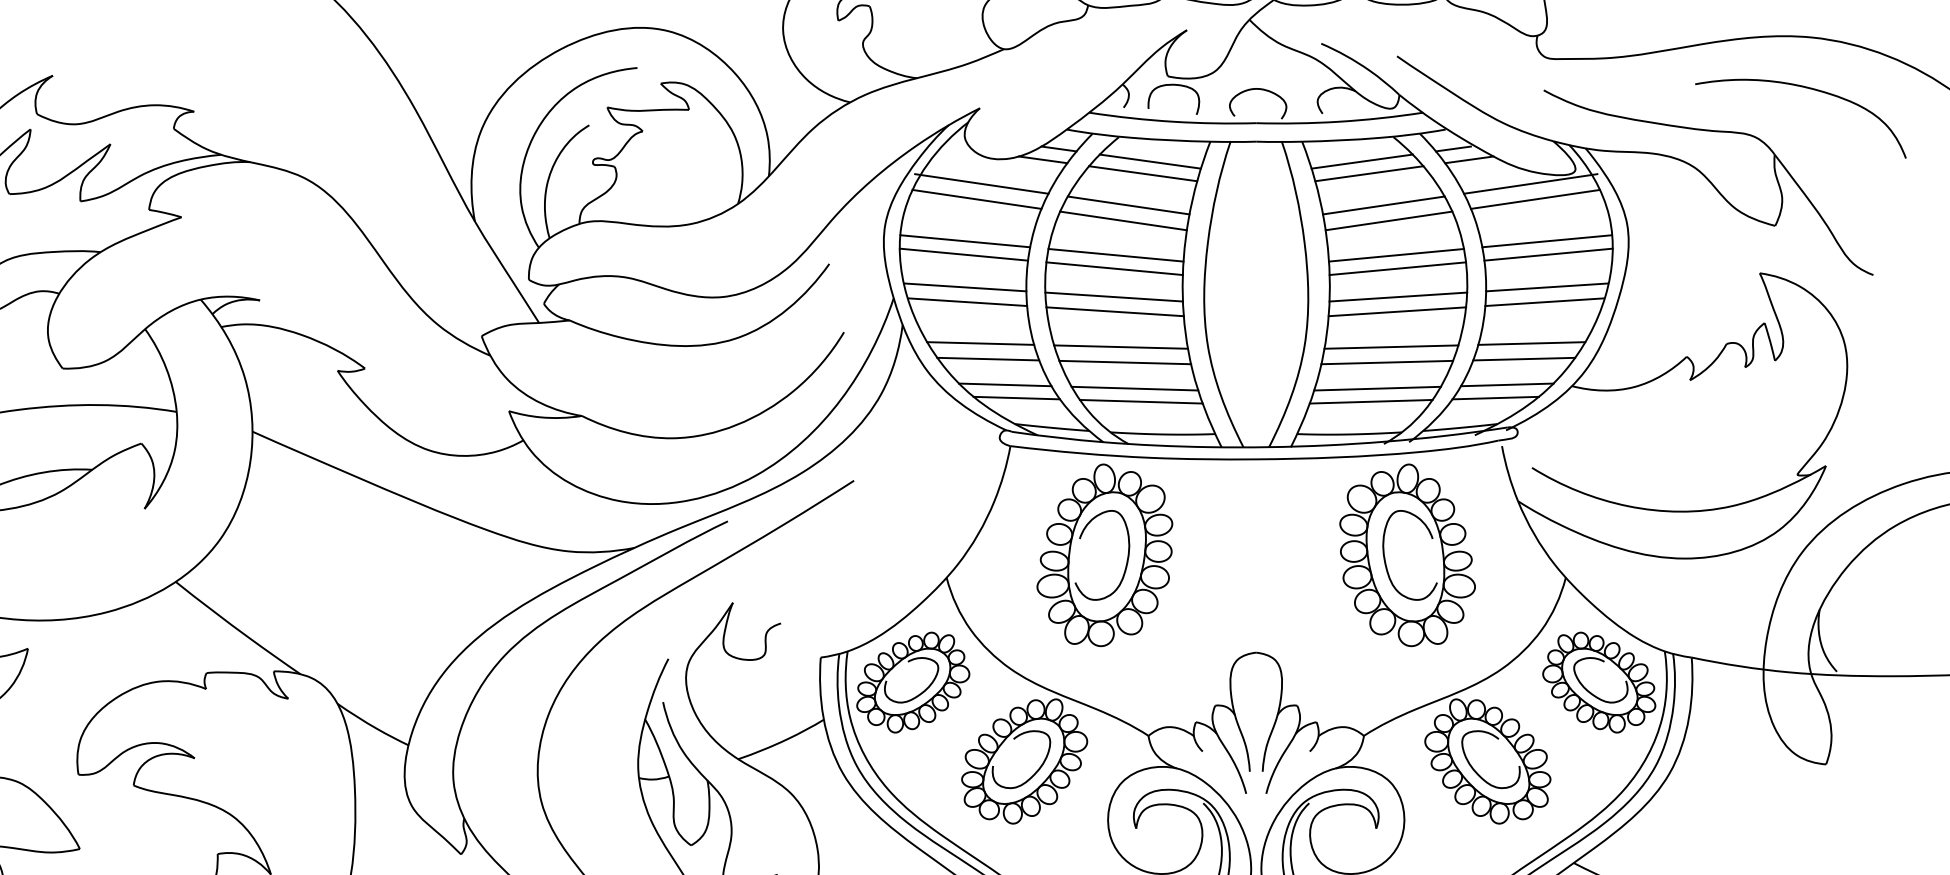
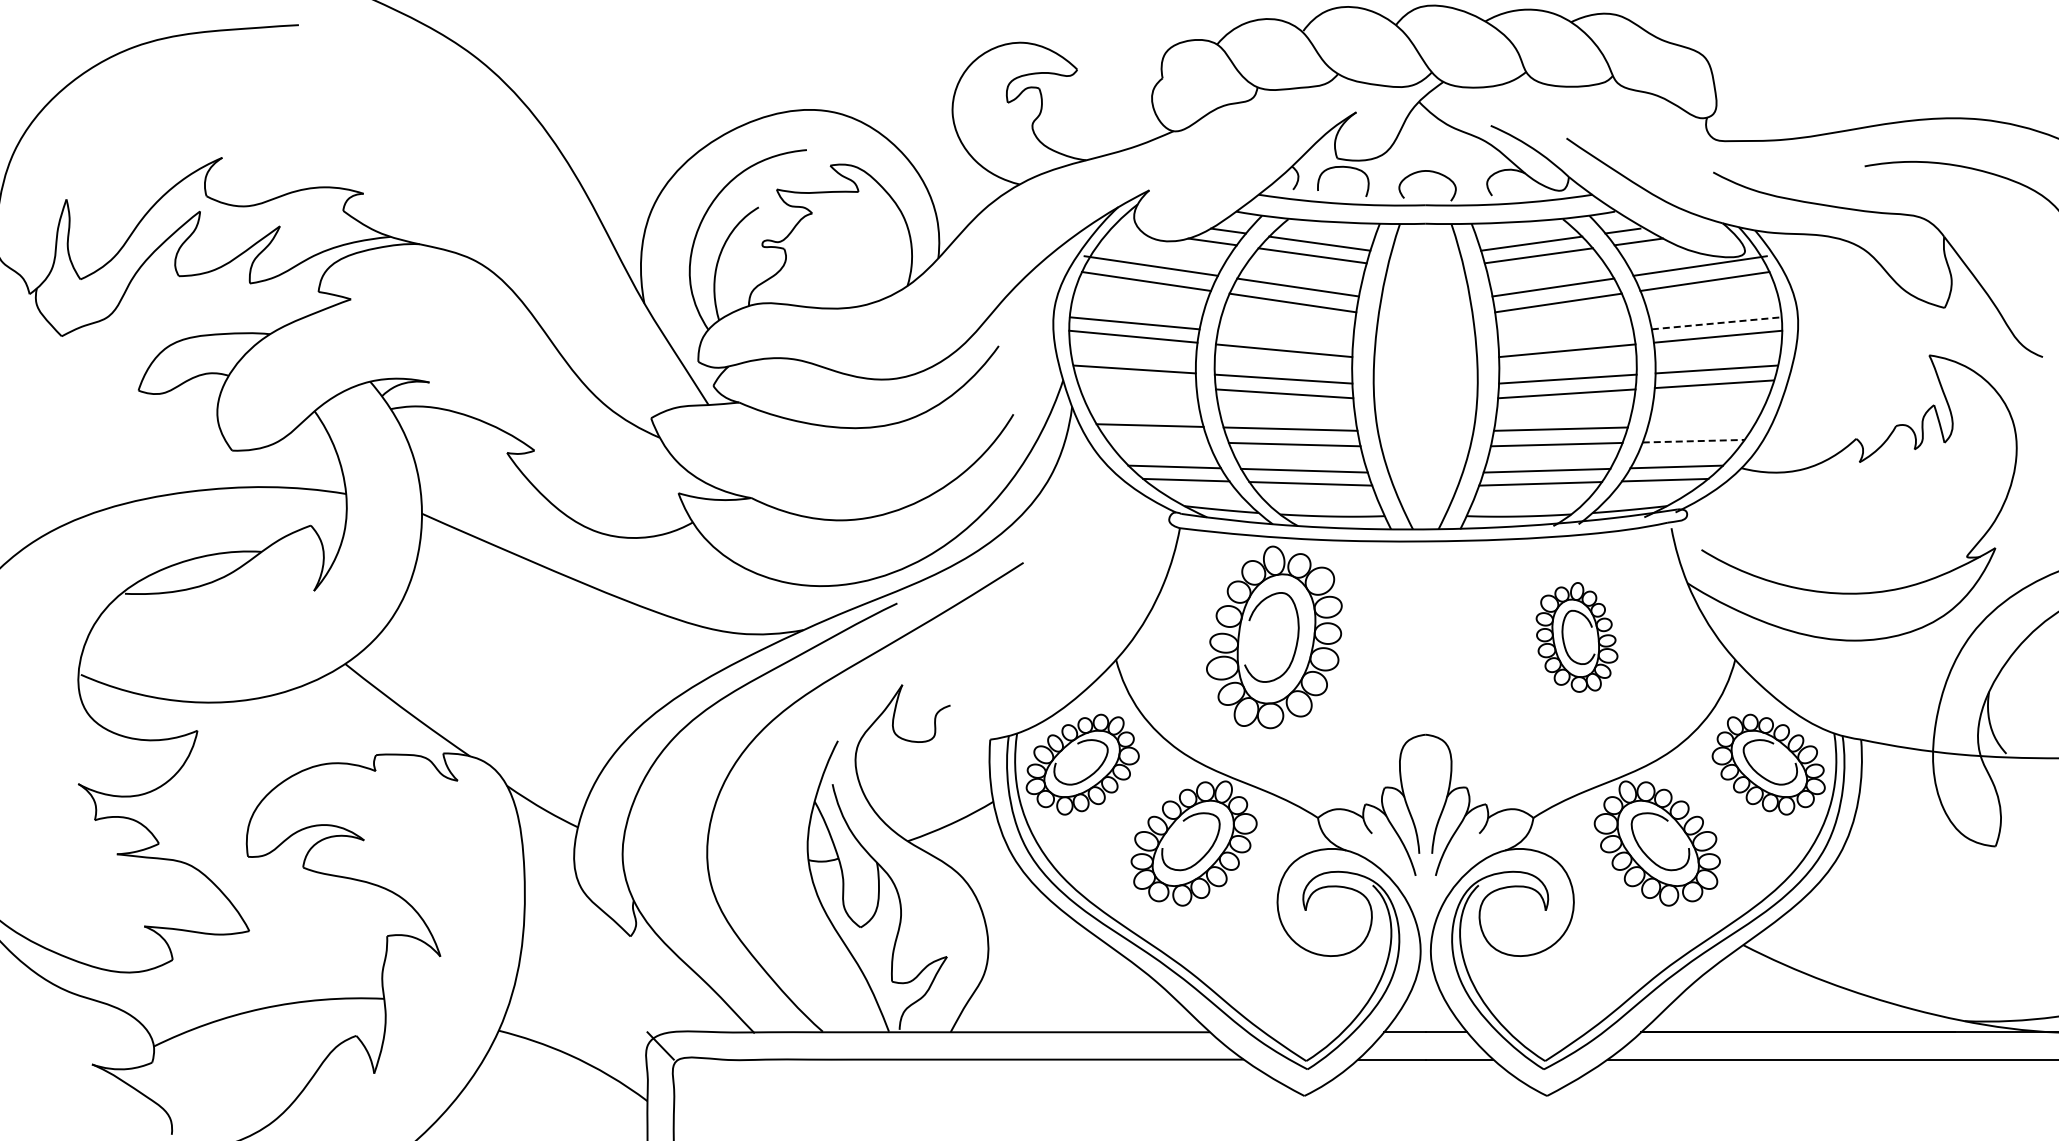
line: (1548, 241) -> (1717, 323), solid -> dashed
line: (1116, 255) -> (1285, 337), removed
line: (1396, 255) -> (1565, 337), removed
line: (968, 302) -> (1137, 384), removed
line: (1531, 343) -> (1700, 425), removed
line: (988, 358) -> (1157, 440), removed
line: (1524, 359) -> (1693, 441), solid -> dashed
part: (1407, 555) -> (1576, 637), size x0.6

